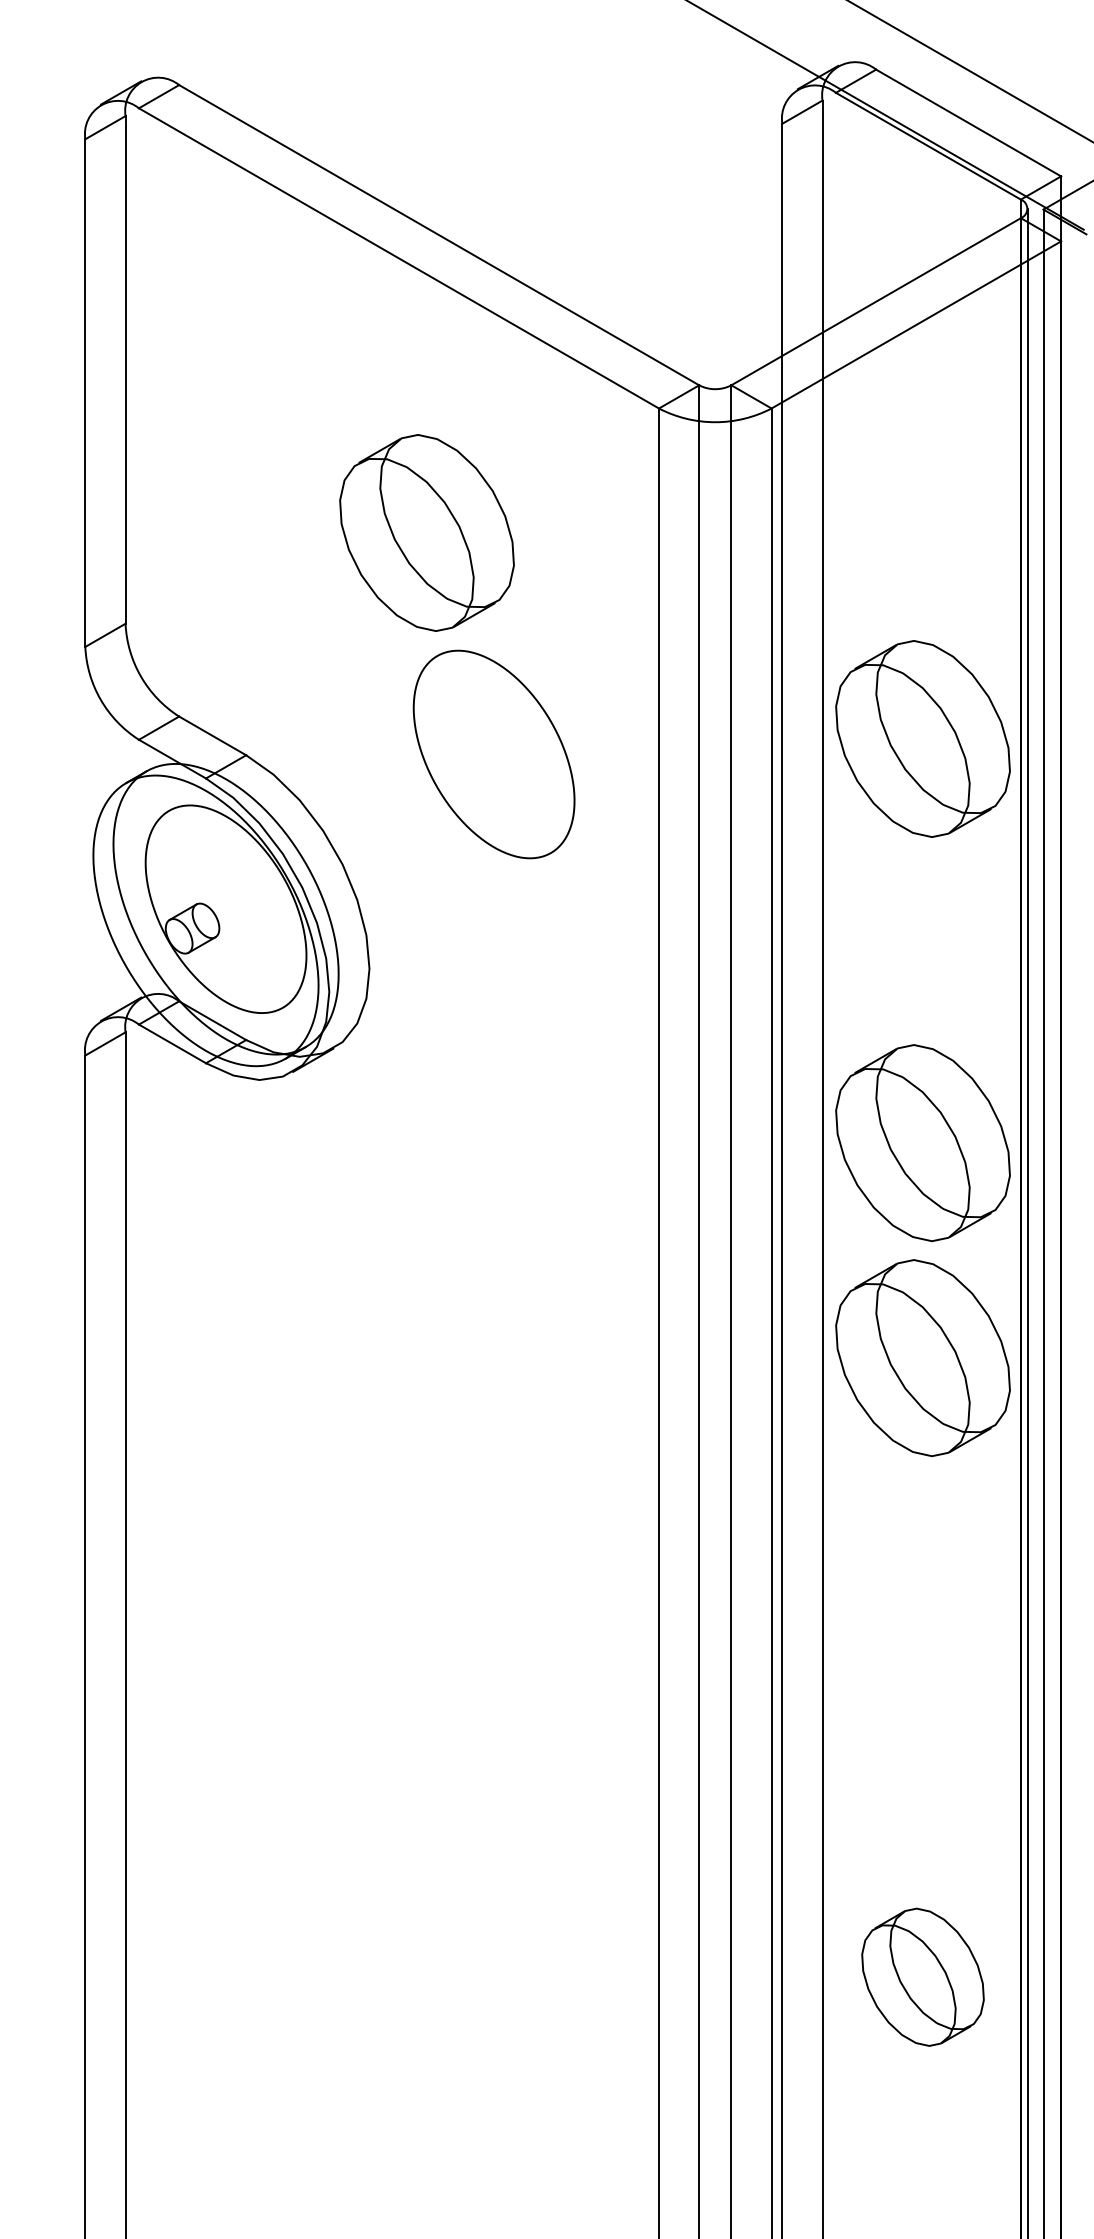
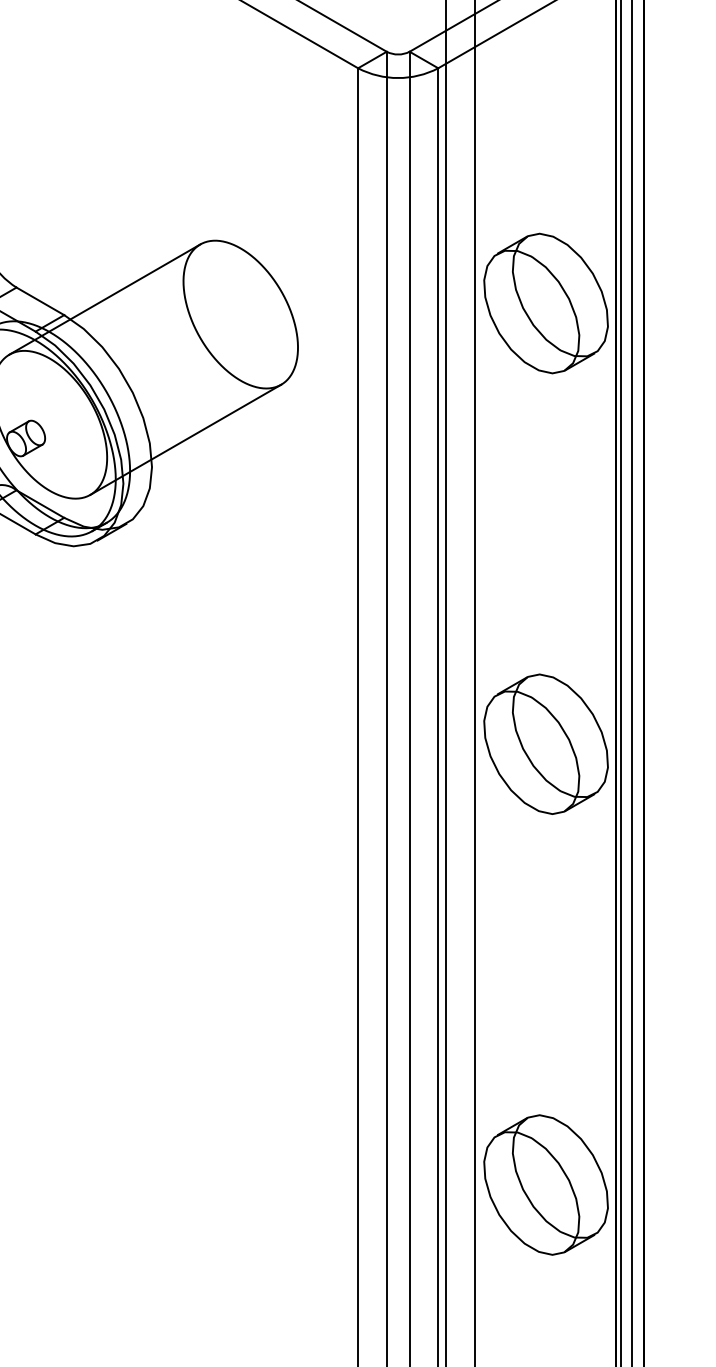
part: (426, 532) -> (192, 156), removed
line: (303, 733) -> (105, 299), added
line: (416, 930) -> (185, 439), added
part: (922, 1142) -> (545, 590), removed
part: (922, 1977) -> (545, 1185), size x1.43

